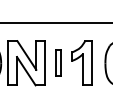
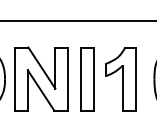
part: (58, 62) -> (87, 78), size x1.67

